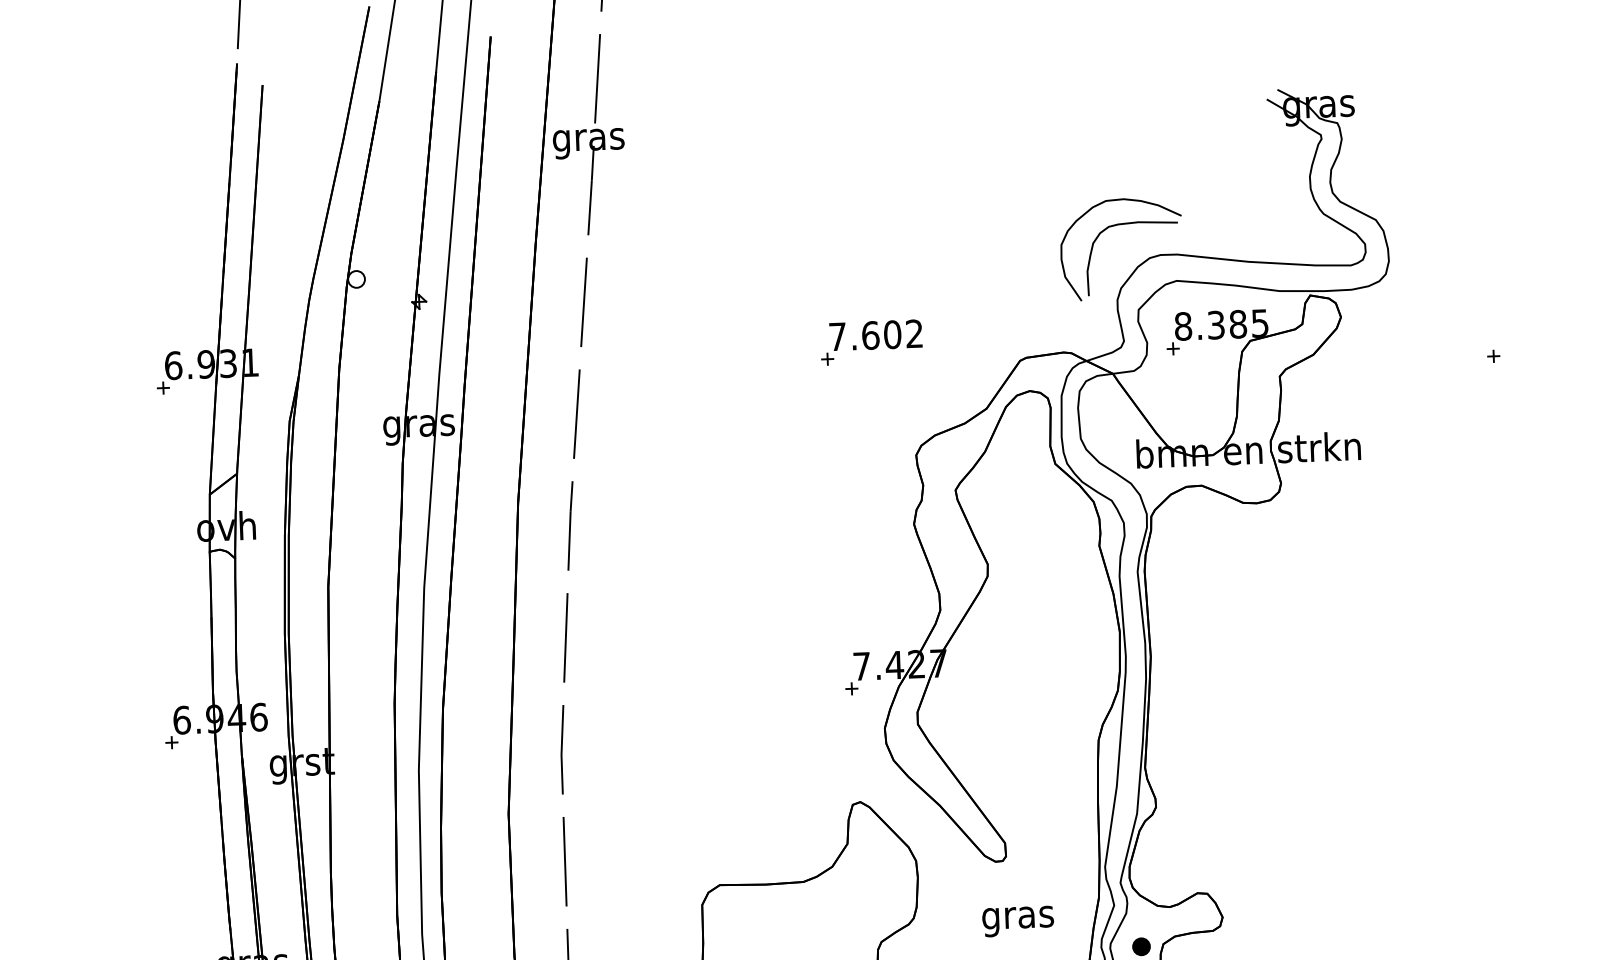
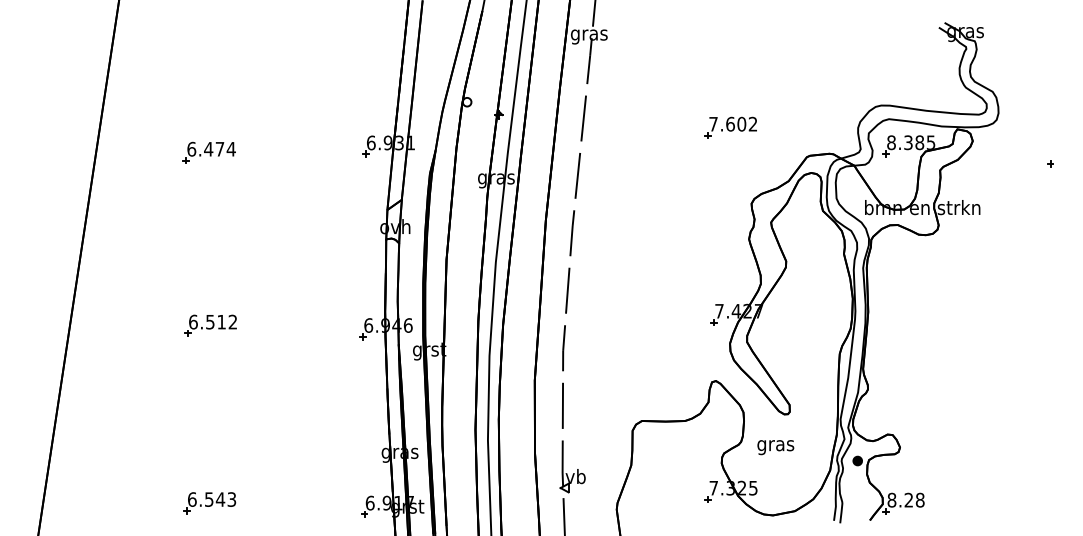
part: (1115, 227) -> (858, 90), removed
part: (870, 341) -> (730, 127), moved
text: (1017, 921) -> (775, 447), moved

